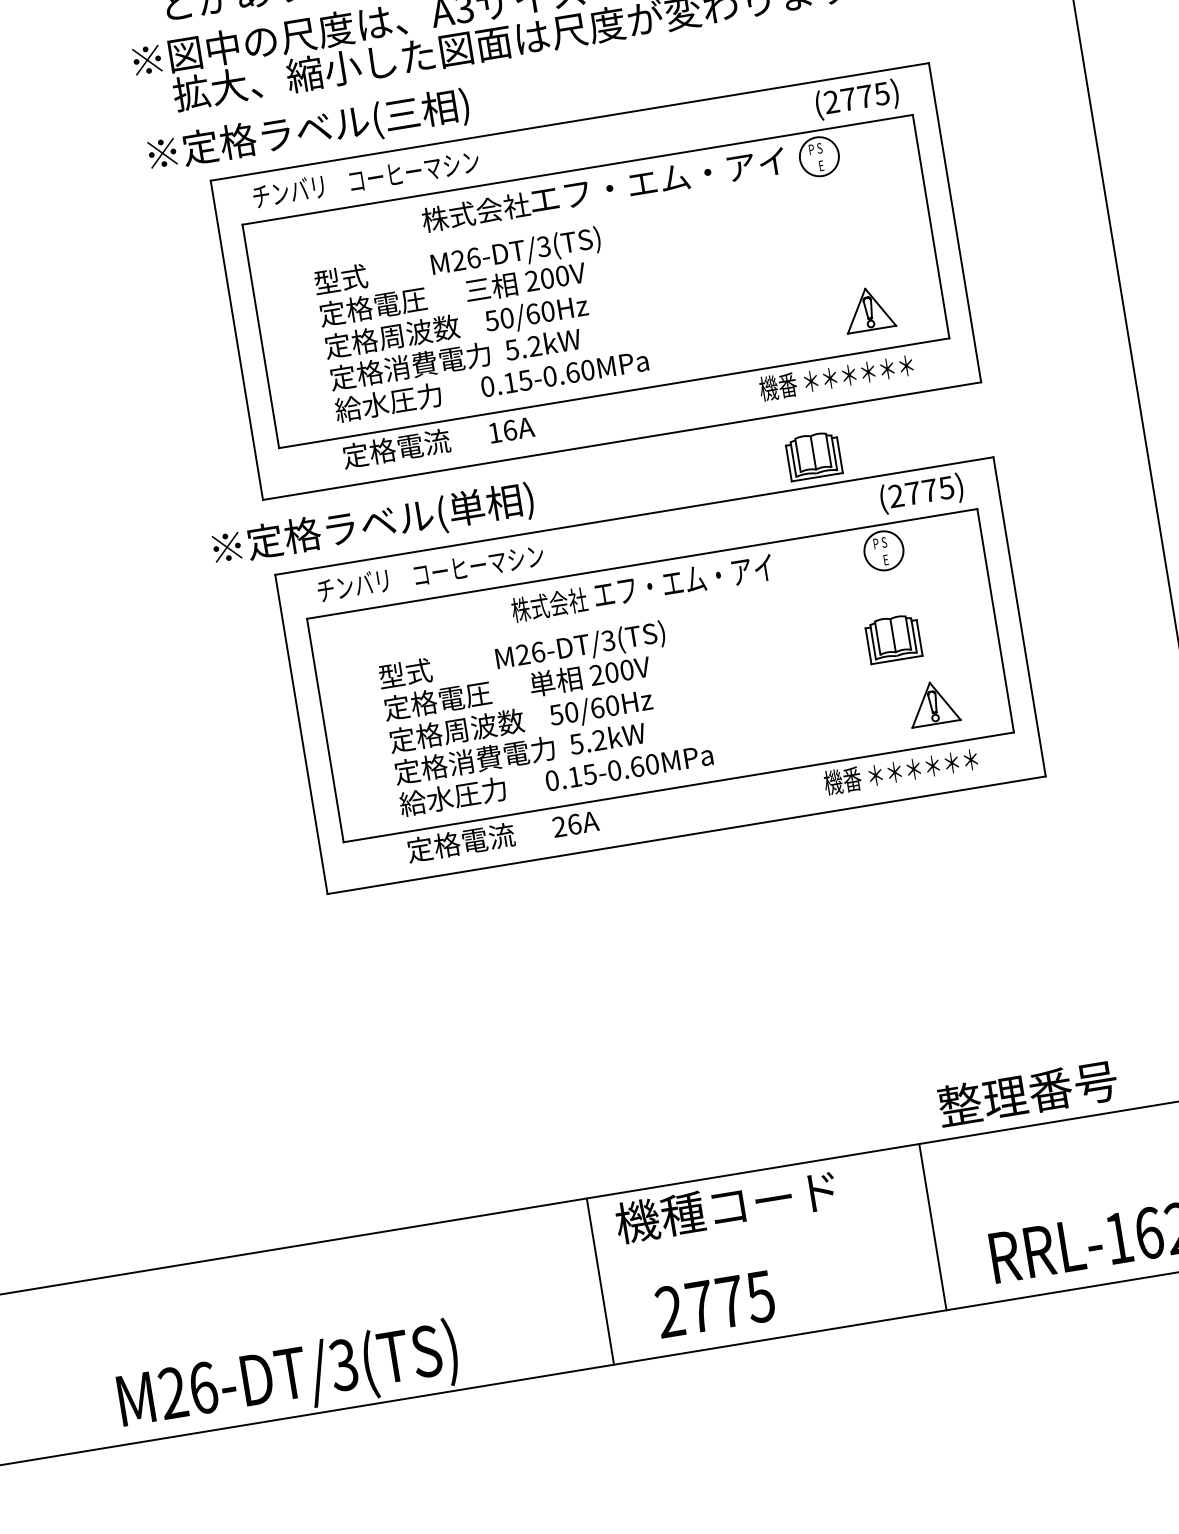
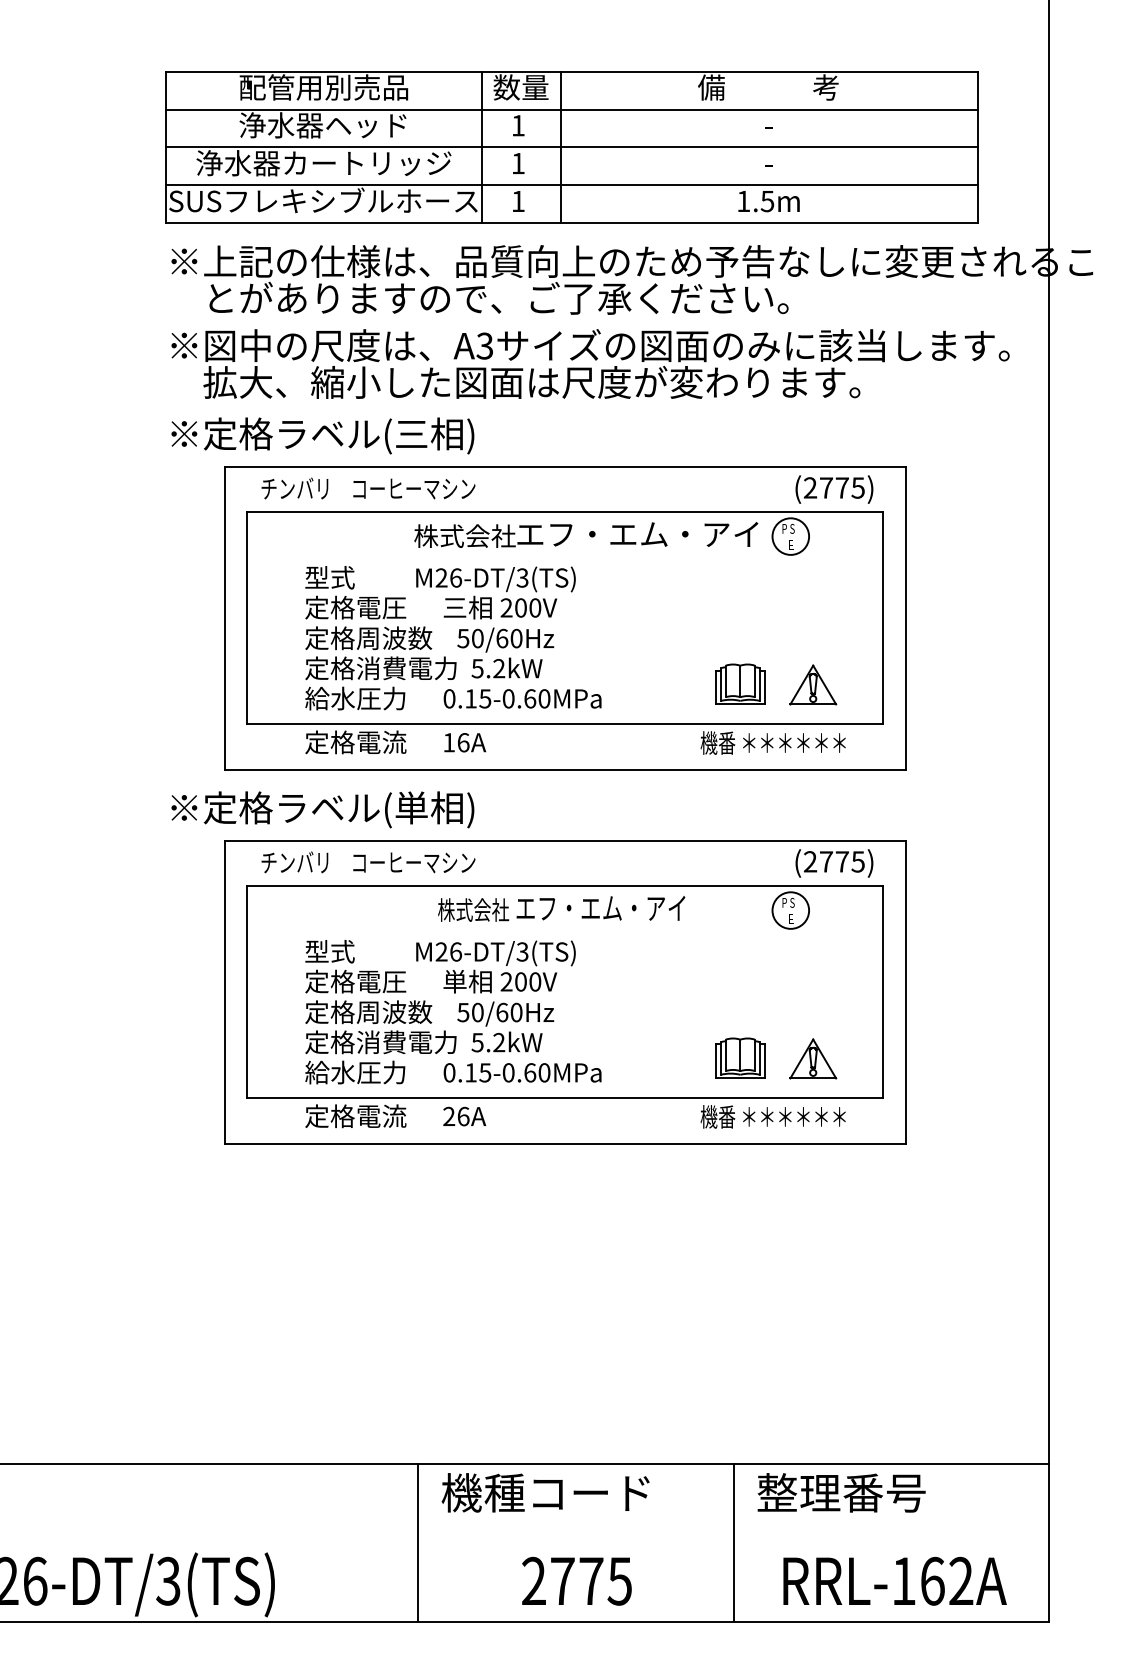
part: (813, 455) -> (740, 683), moved
part: (893, 637) -> (740, 1057), moved
text: (1027, 1093) -> (841, 1492), moved
text: (714, 1303) -> (576, 1580), moved

